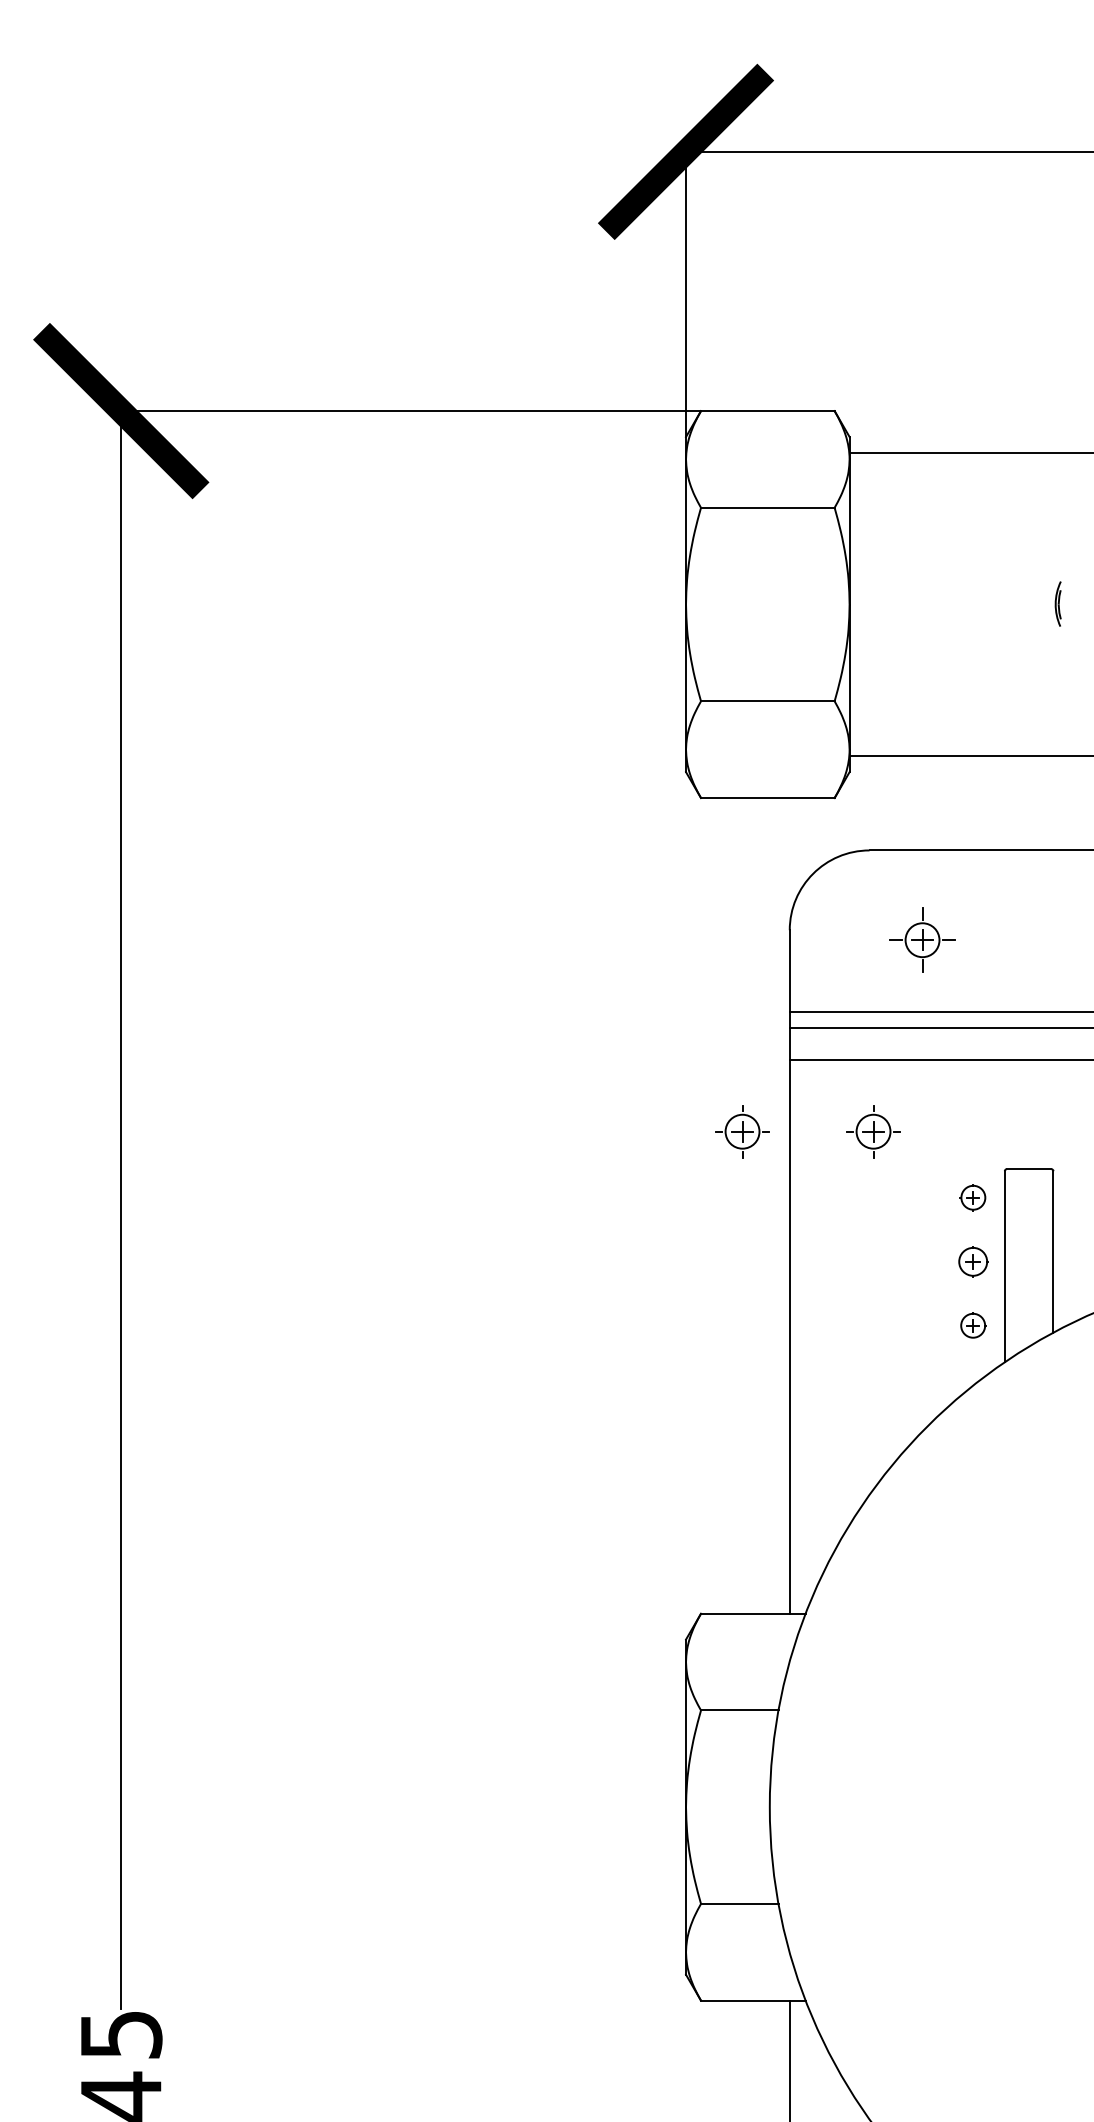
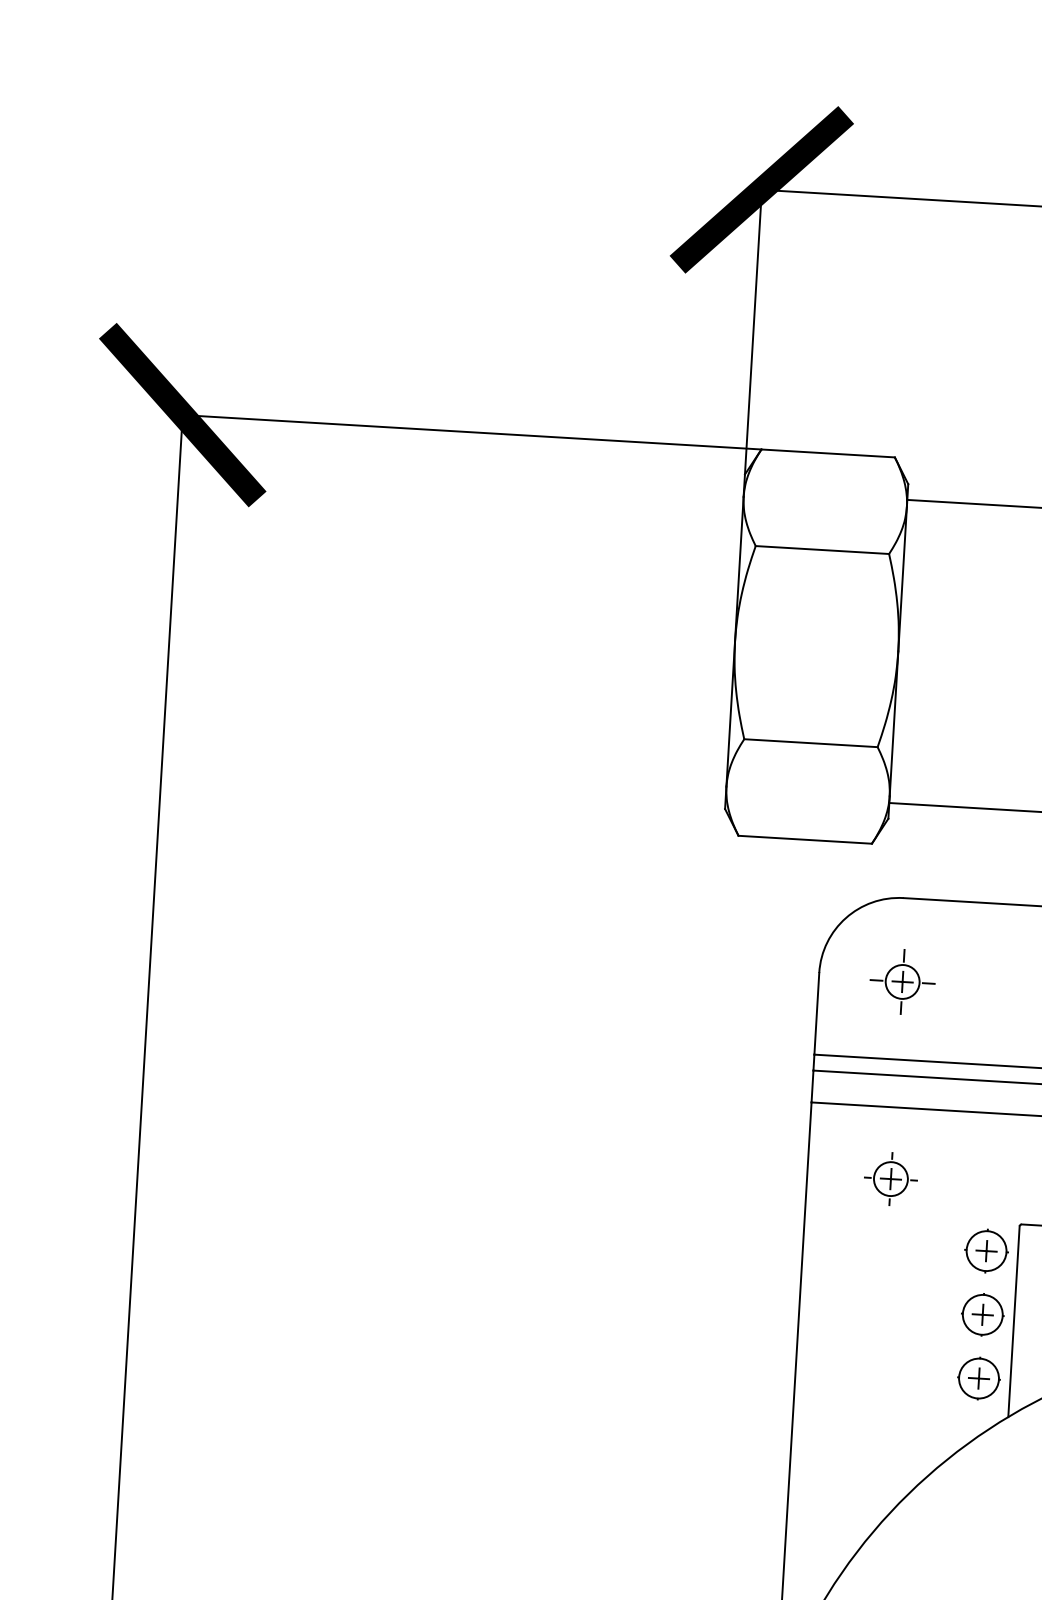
part: (922, 939) -> (902, 981), moved
part: (742, 1131) -> (760, 1171), removed
part: (973, 1197) -> (986, 1250), size x1.67
part: (972, 1261) -> (982, 1314), size x1.43
part: (972, 1325) -> (978, 1378), size x1.67

